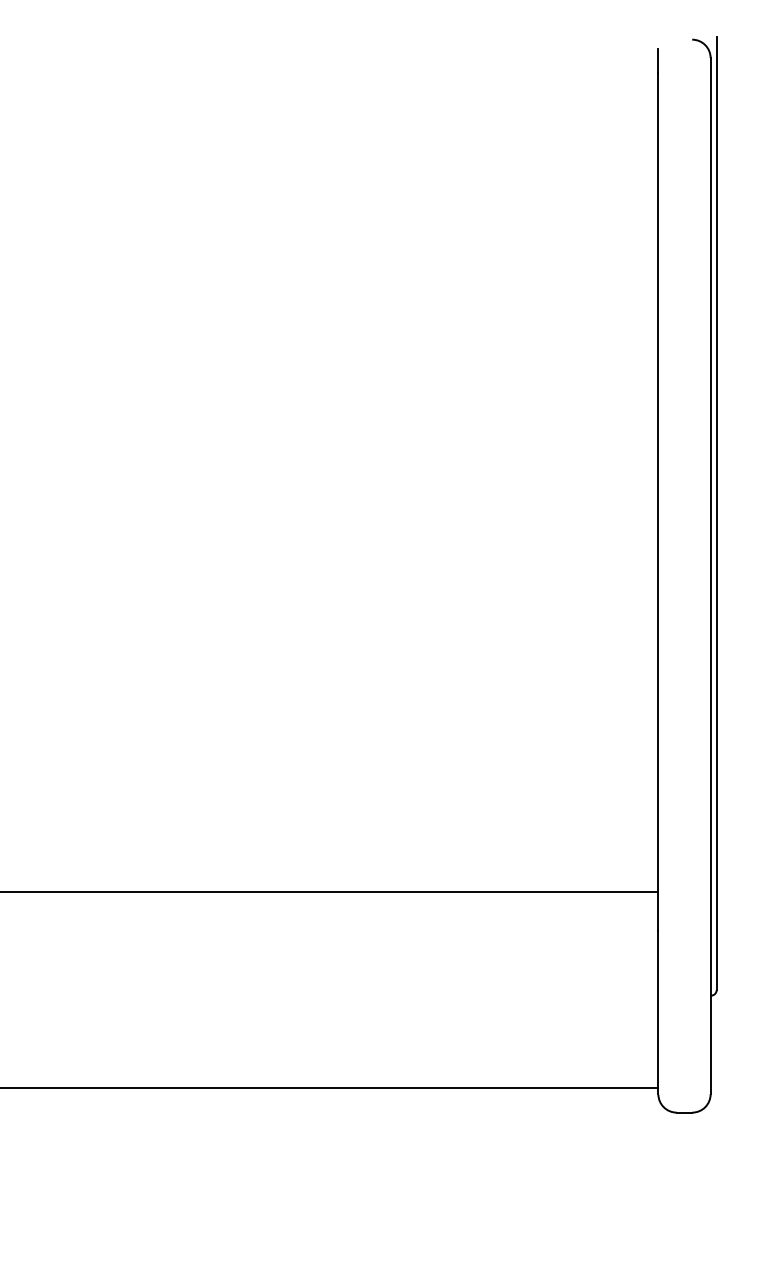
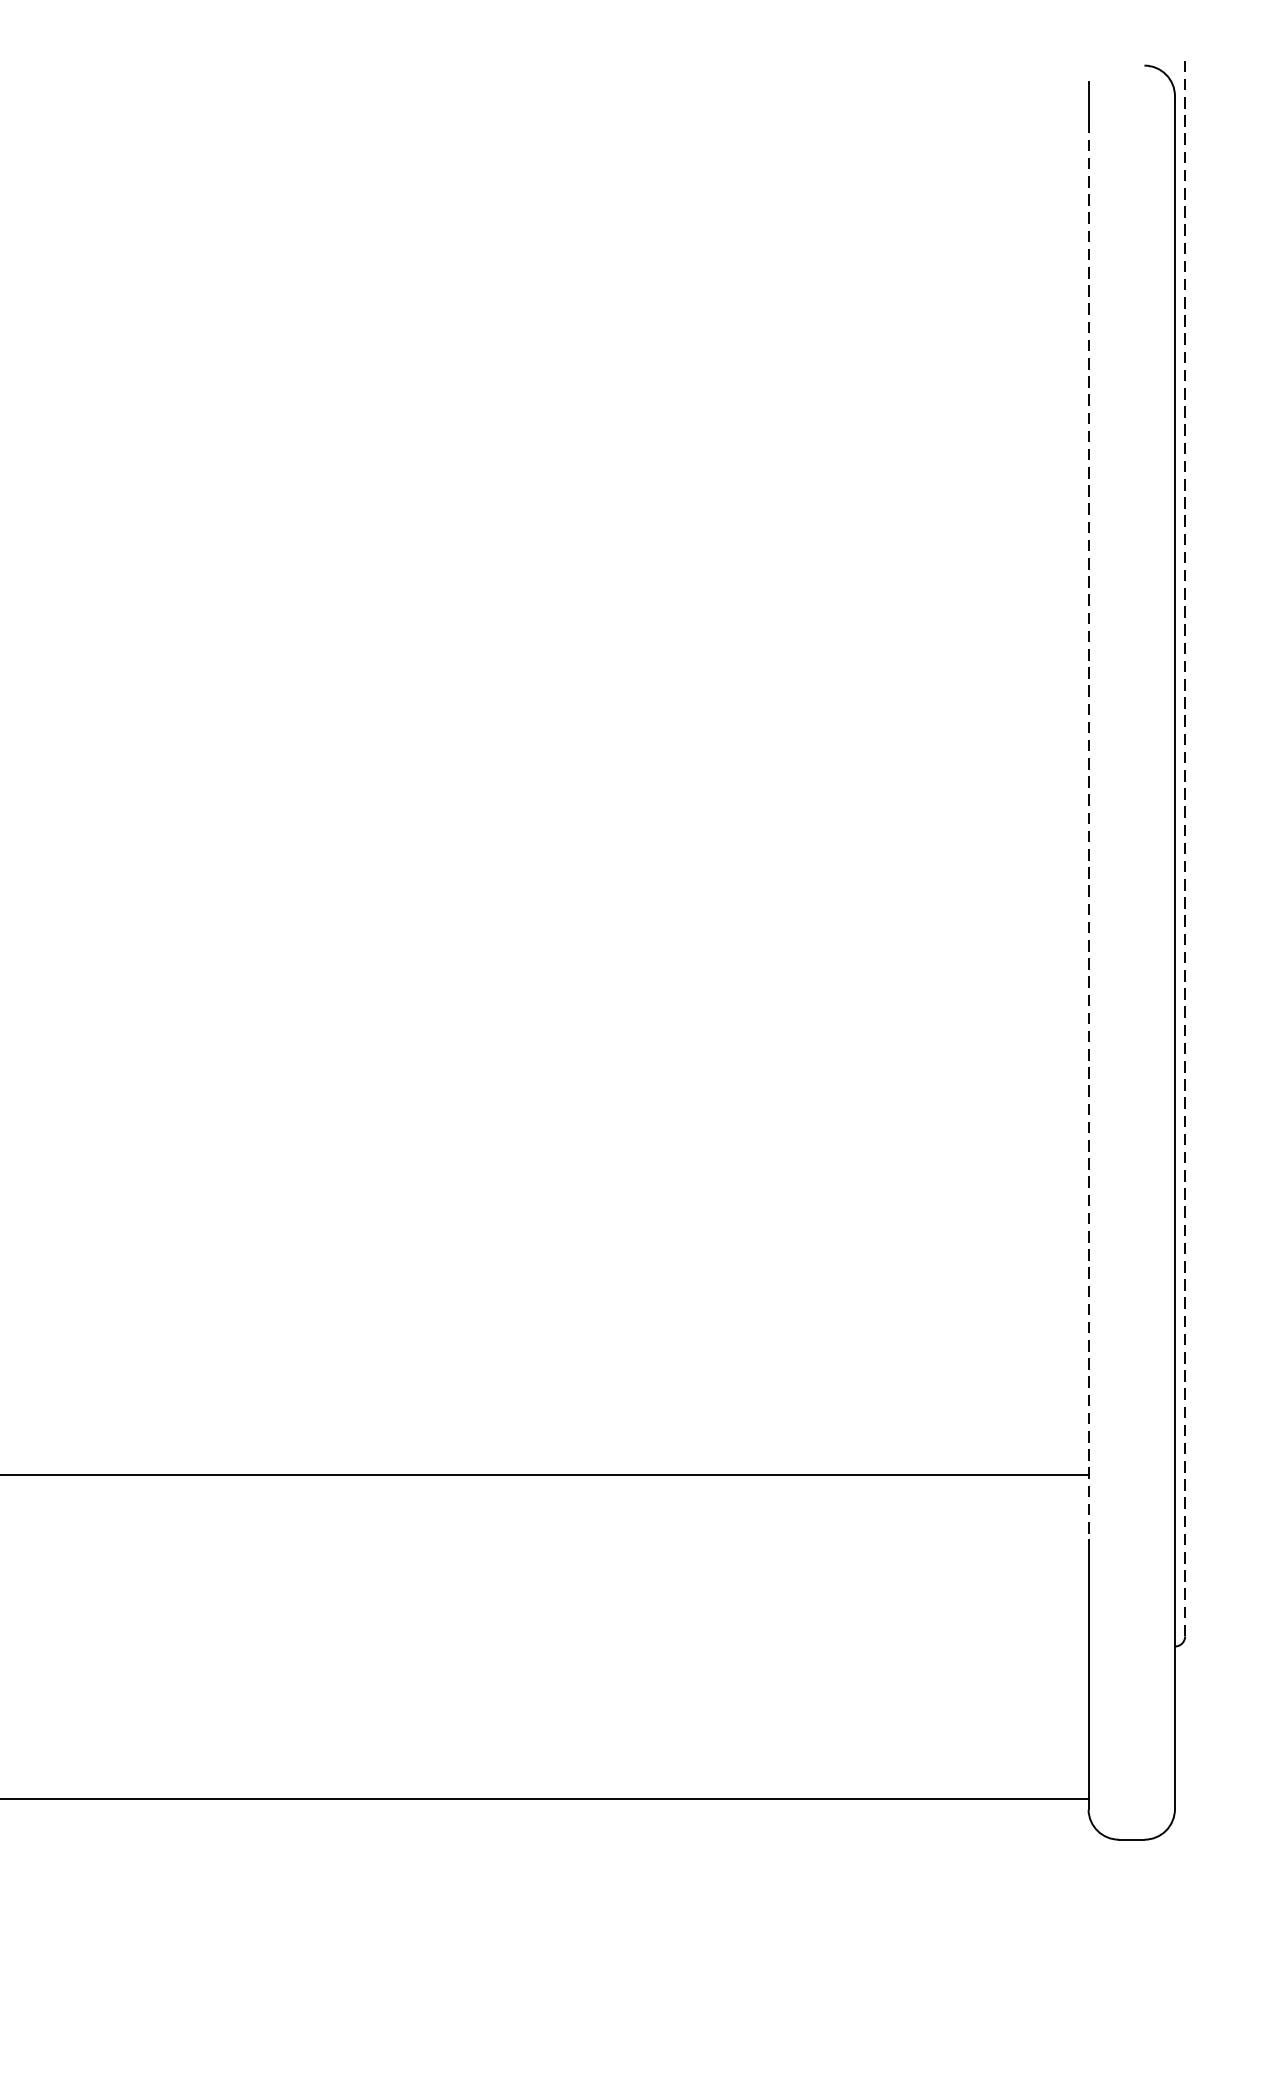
line: (658, 502) -> (1088, 830), solid -> dashed
line: (716, 513) -> (1184, 849), solid -> dashed

